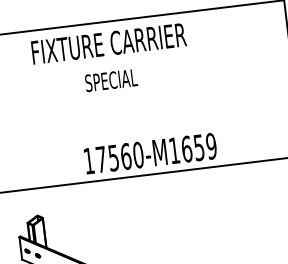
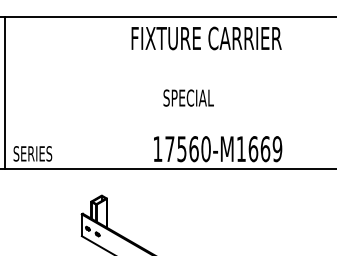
text: (108, 43) -> (206, 38), moved
text: (111, 79) -> (188, 97), moved
text: (199, 148) -> (265, 149), 17560-M1659 -> 17560-M1669

